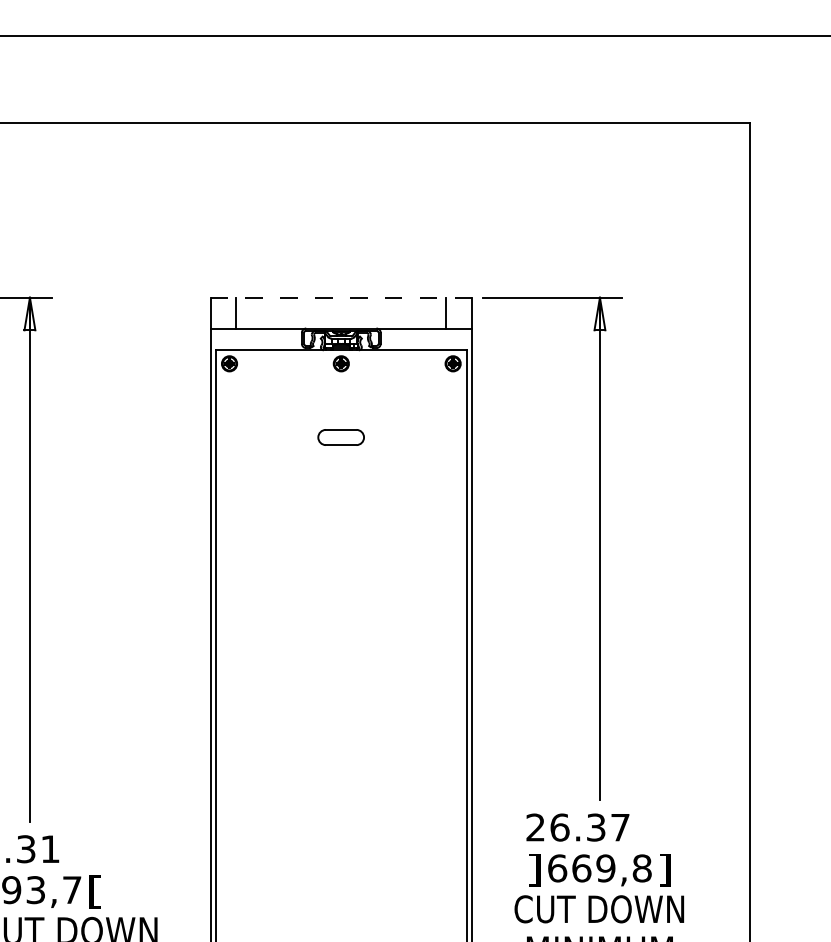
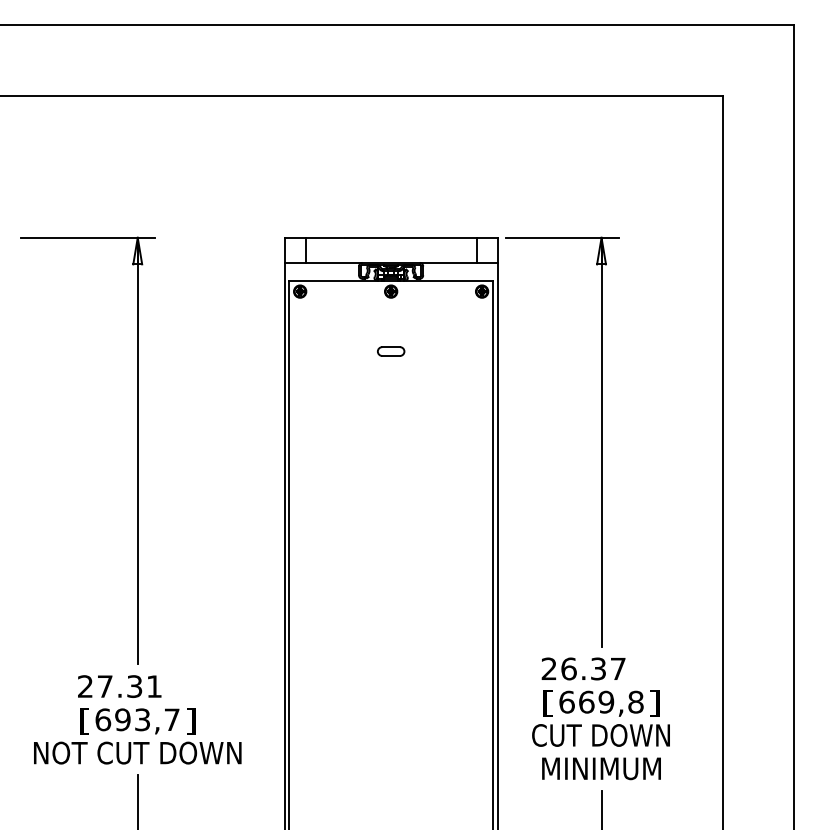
line: (341, 297) -> (391, 237), dashed -> solid
part: (341, 437) -> (391, 351), size x0.71
text: (533, 870) -> (547, 703), ] -> [
text: (94, 892) -> (190, 721), [ -> ]

